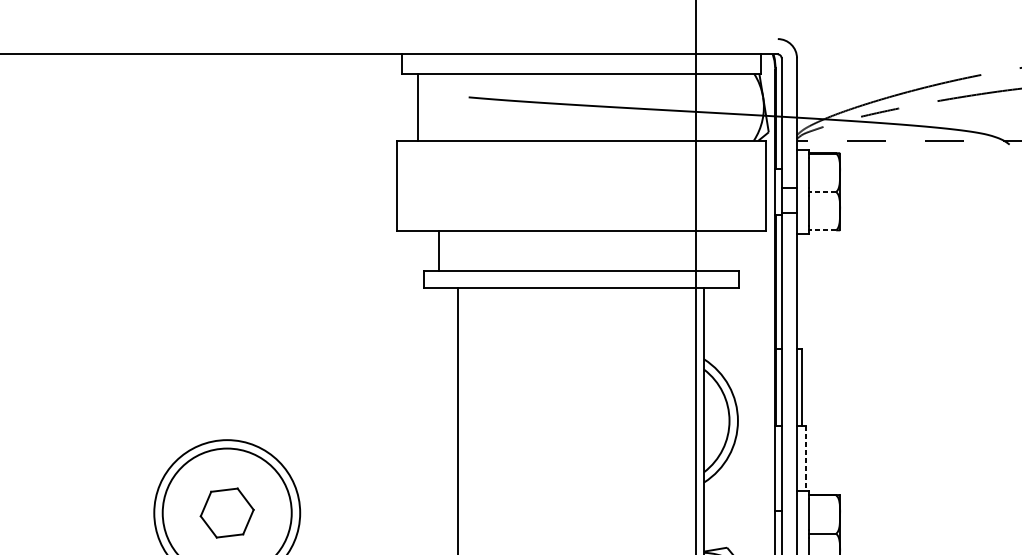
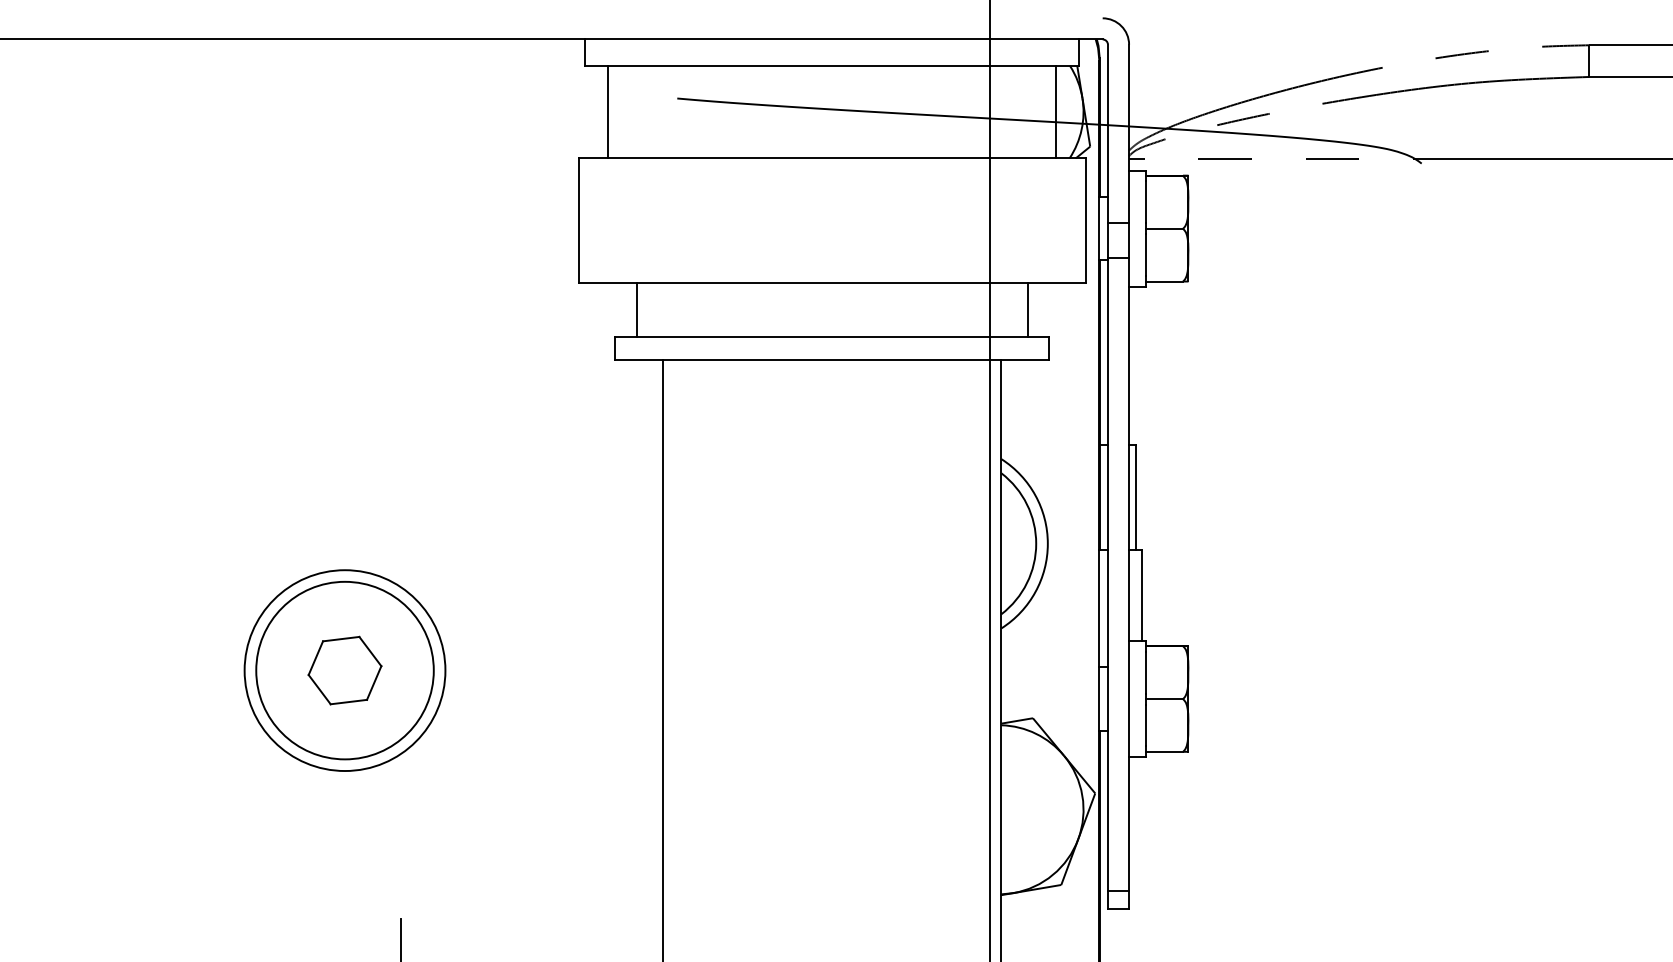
line: (744, 106) -> (1056, 111), added
line: (822, 191) -> (1164, 228), dashed -> solid
line: (822, 230) -> (1164, 281), dashed -> solid
line: (723, 250) -> (1027, 309), added
line: (806, 458) -> (1141, 595), dashed -> solid

